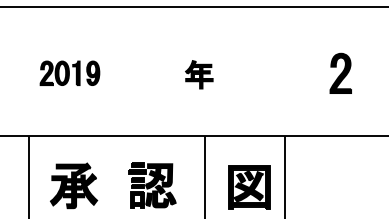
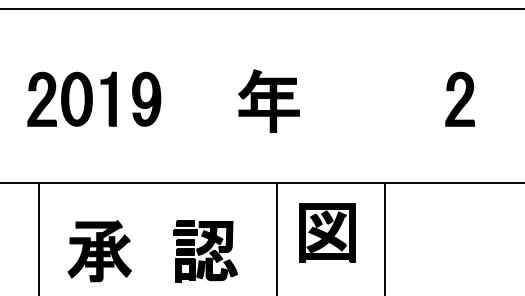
part: (70, 72) -> (94, 98), size x1.67
part: (198, 74) -> (268, 100), size x1.67
part: (249, 186) -> (327, 232), moved

